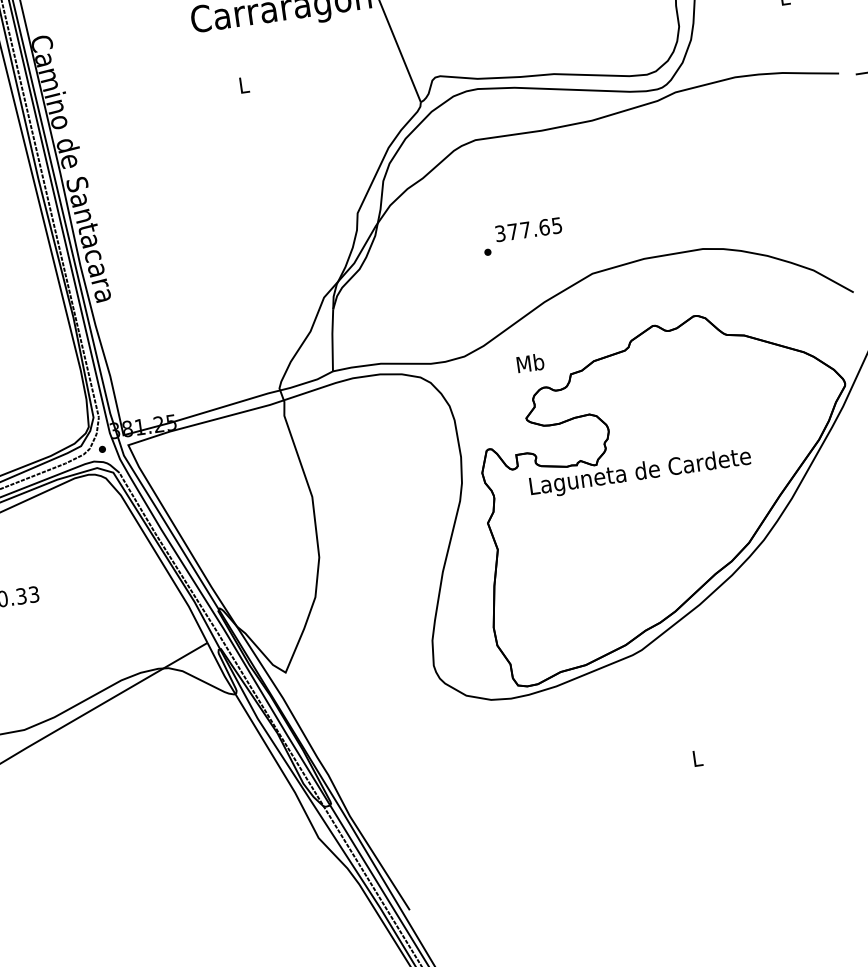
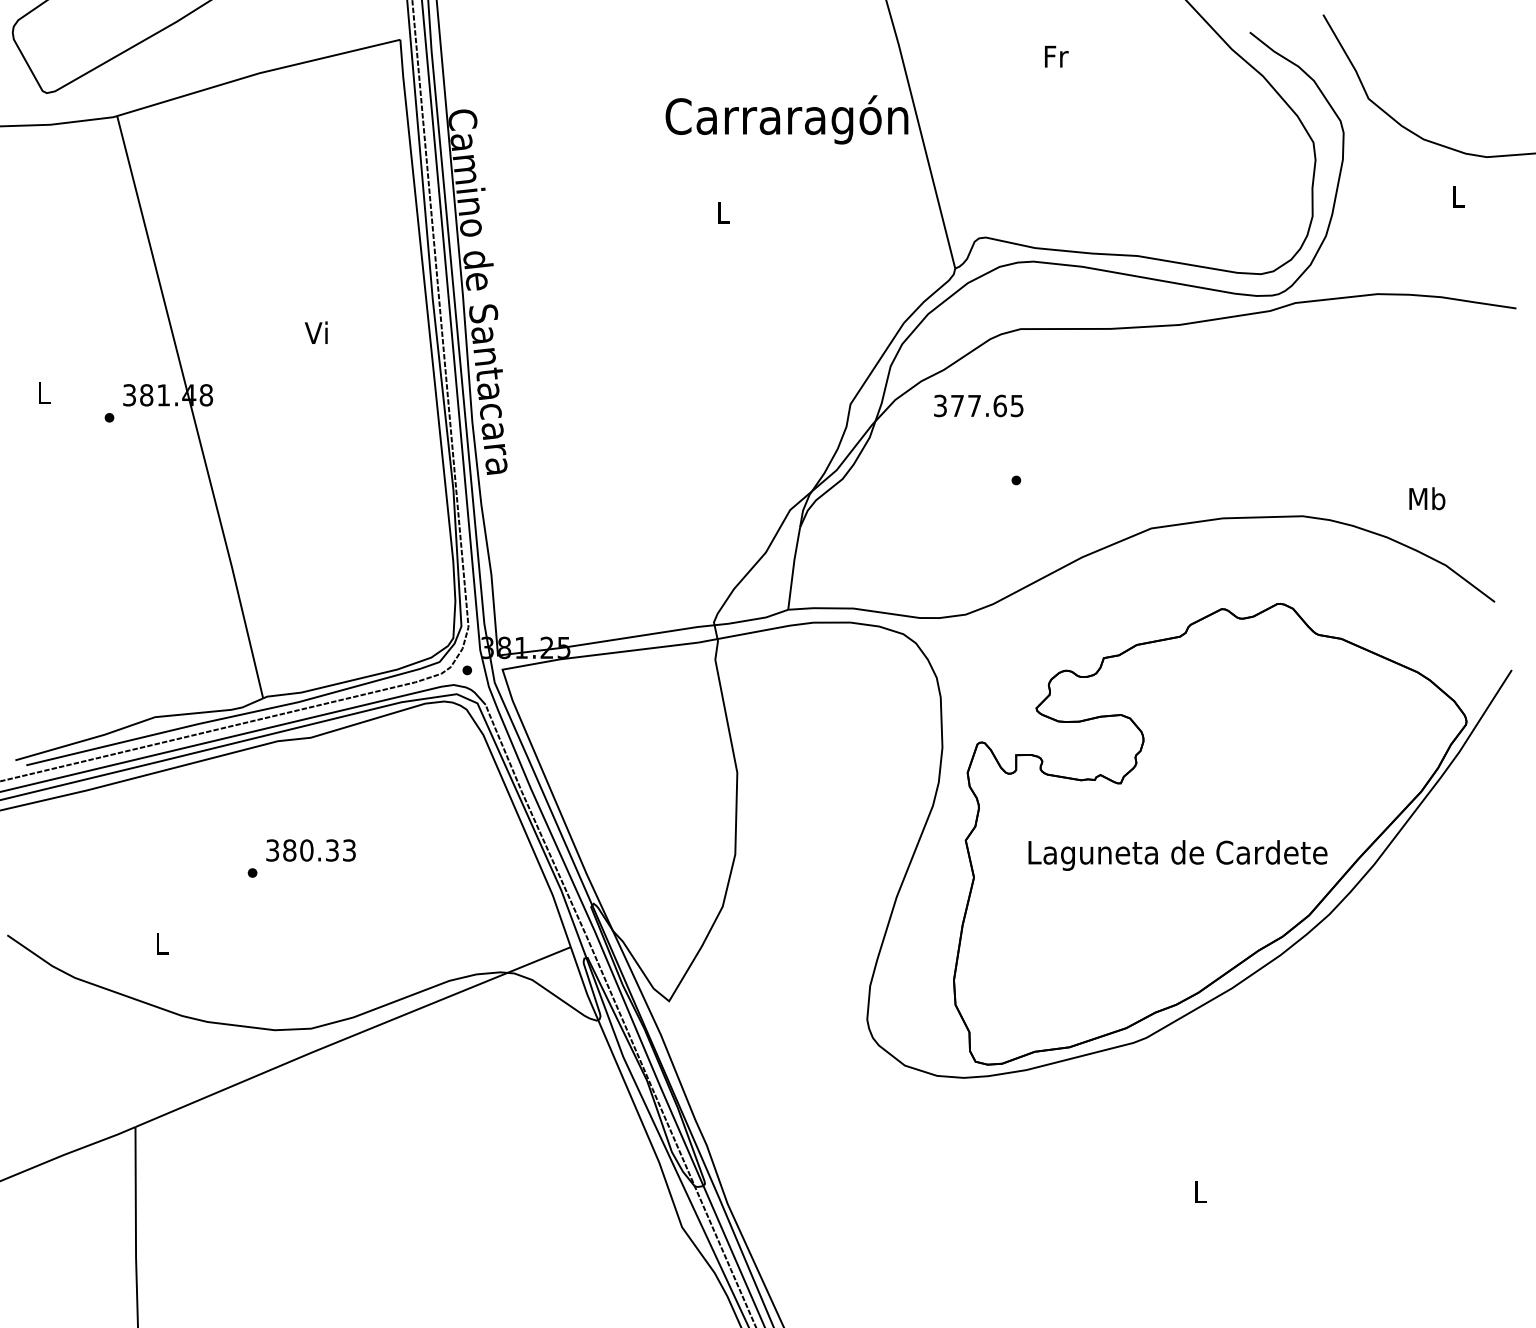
text: (528, 229) -> (978, 405), moved
text: (530, 362) -> (1427, 498), moved
text: (640, 473) -> (1177, 855), moved

